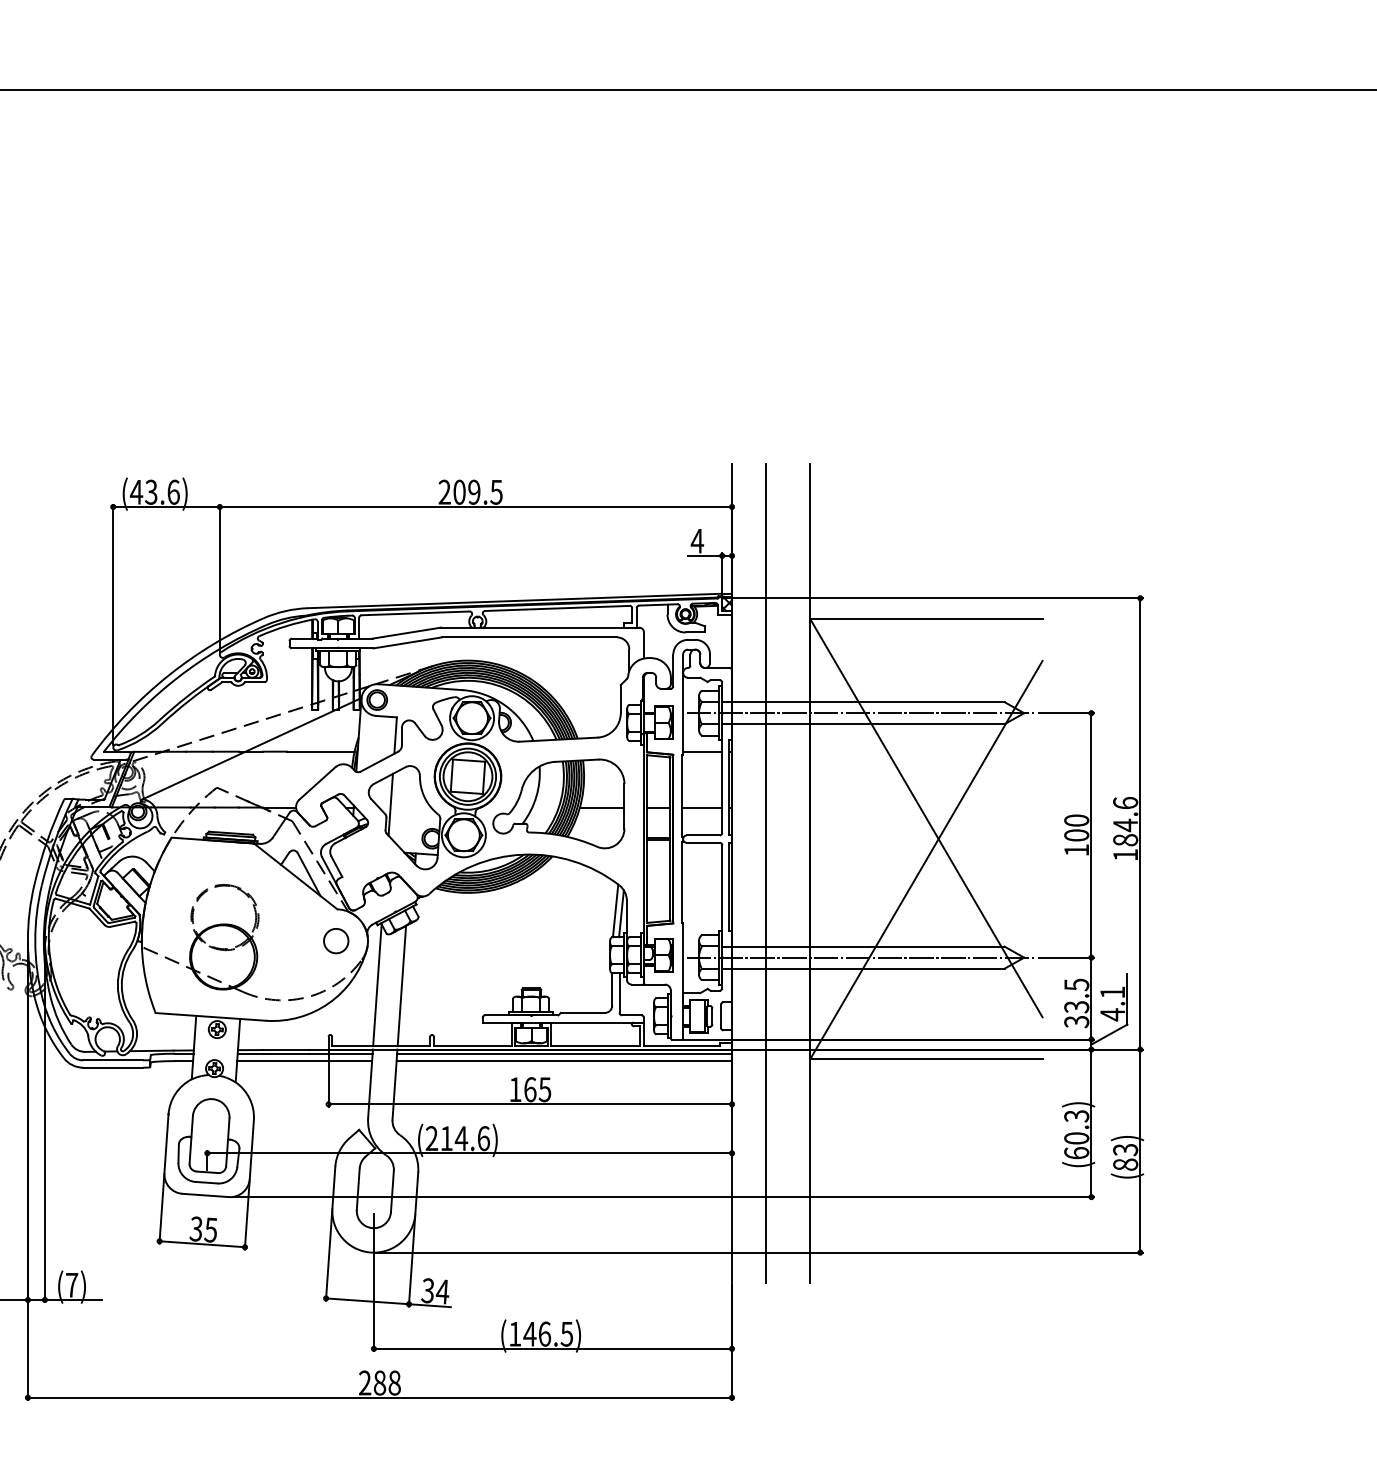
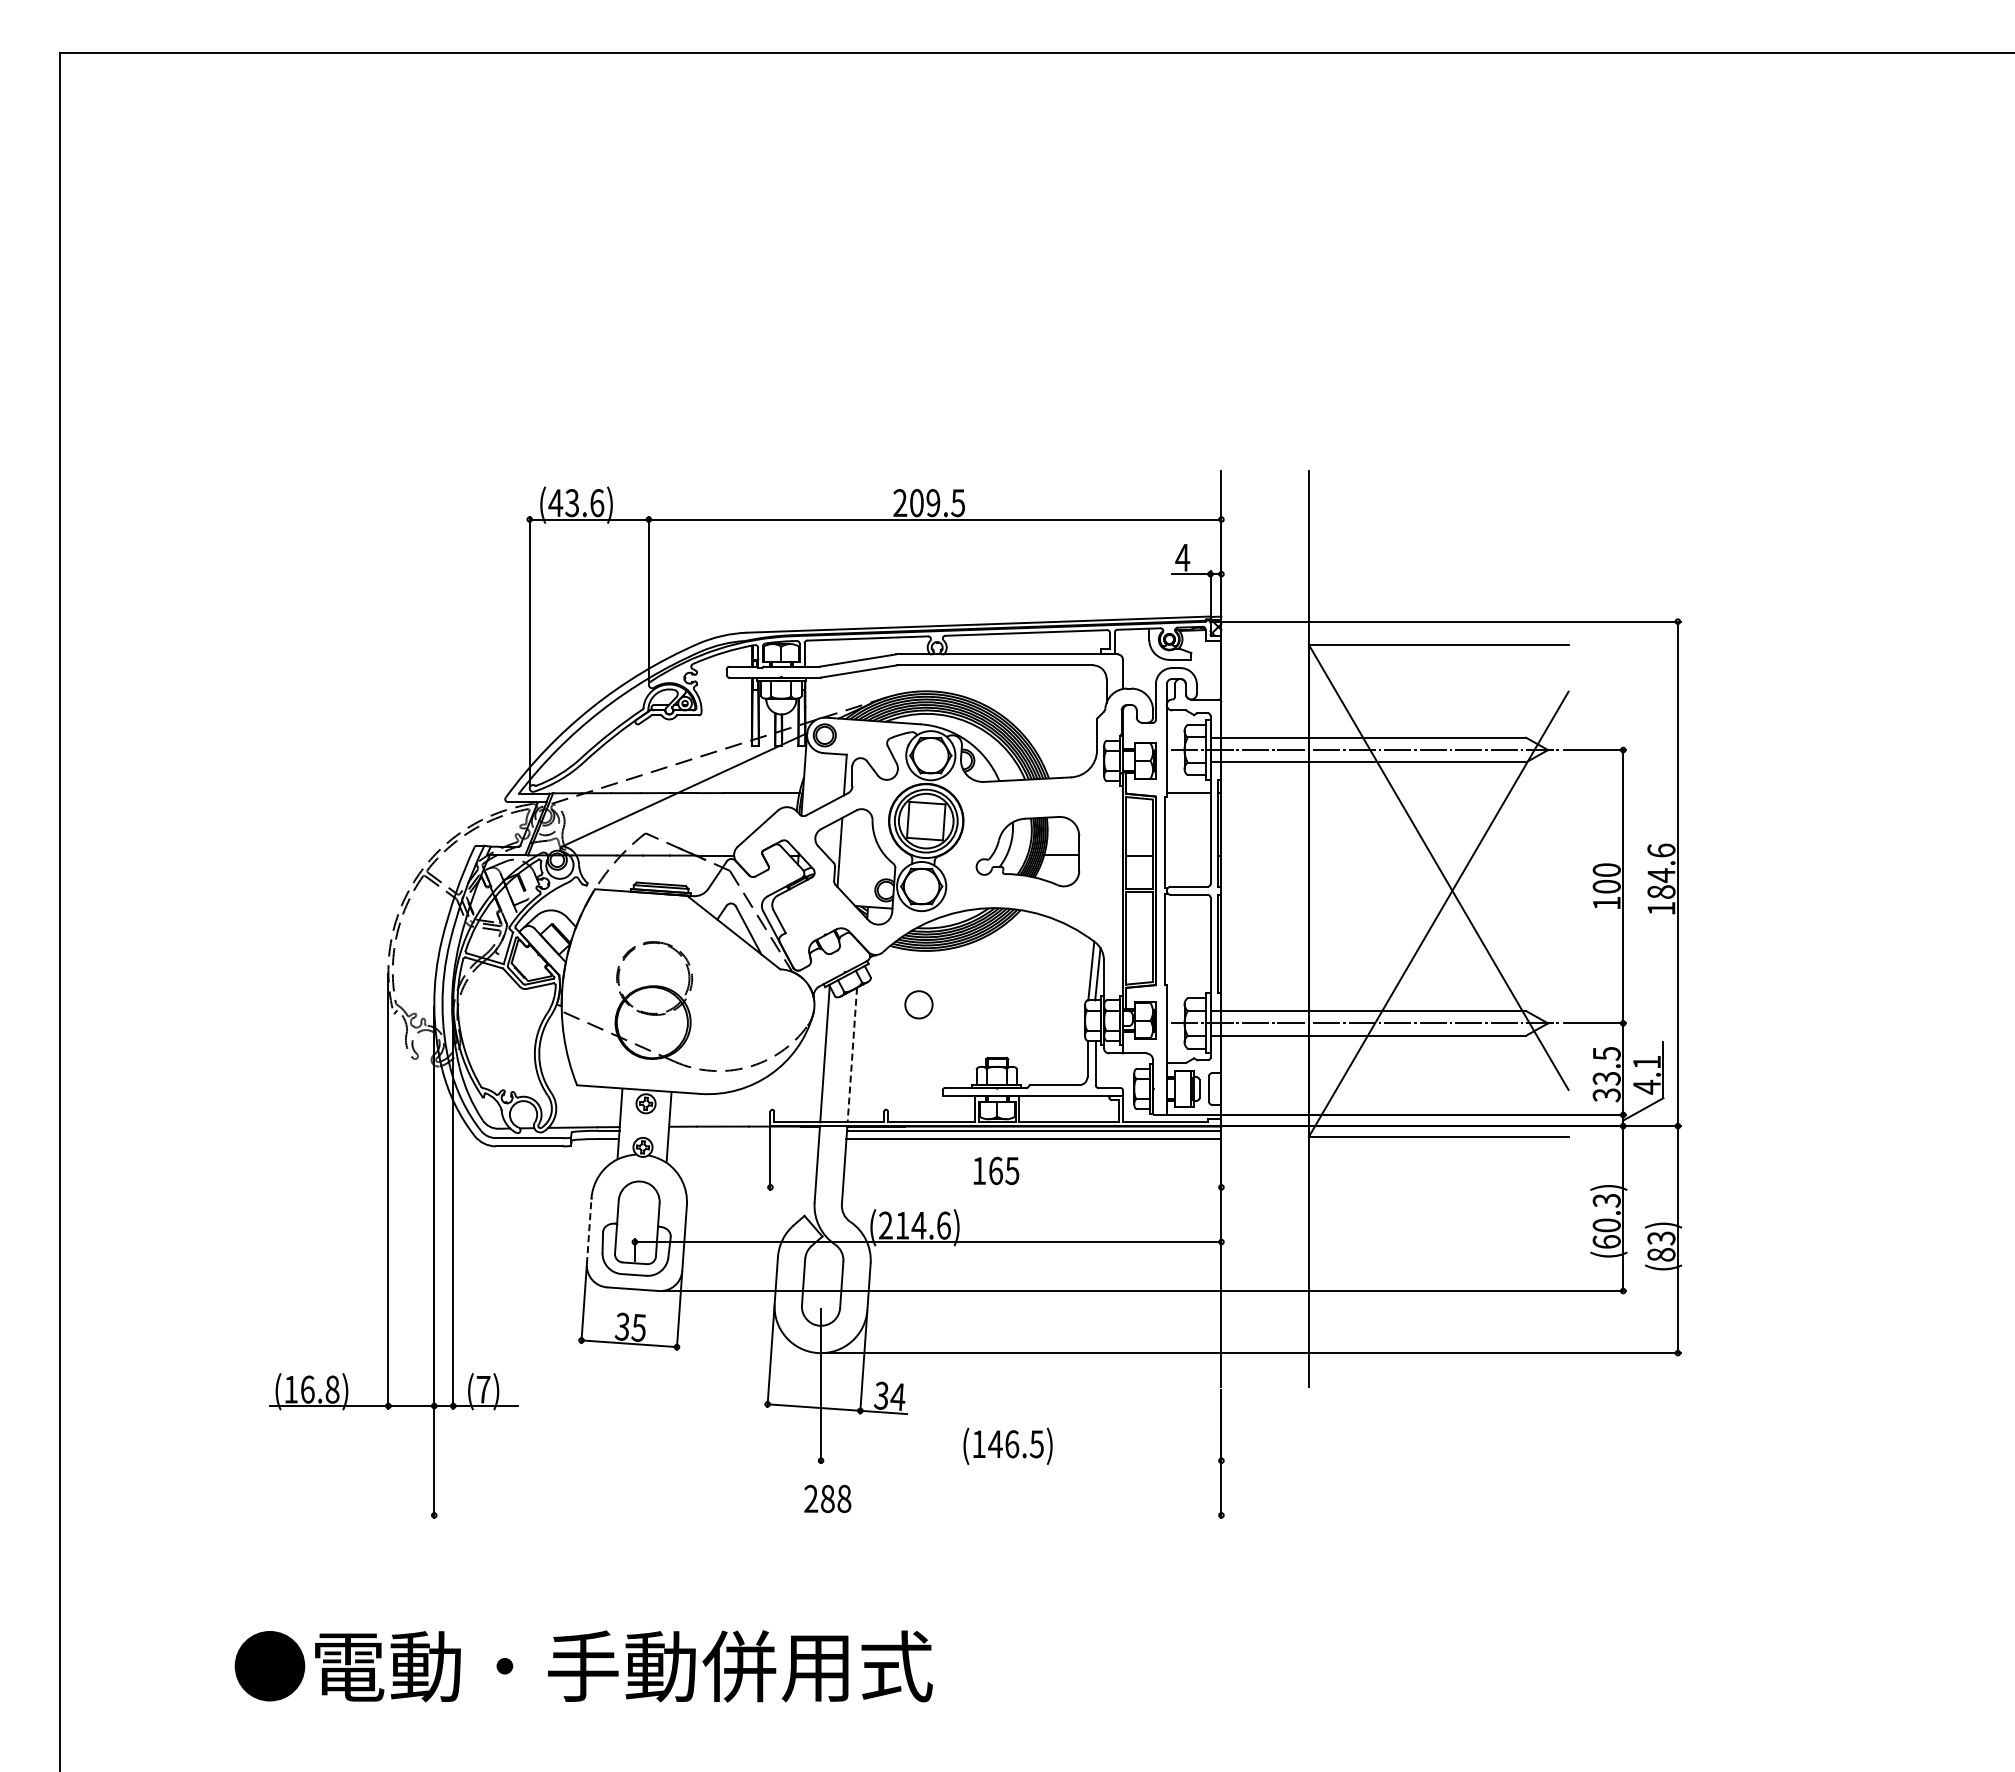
part: (558, 803) -> (1027, 851), size x0.7
line: (701, 807) -> (1187, 855), removed
line: (766, 873) -> (1259, 929), removed
circle: (335, 940) -> (918, 1004), moved
line: (402, 986) -> (852, 1055), solid -> dashed
line: (304, 1053) -> (743, 1130), removed
line: (304, 1061) -> (743, 1139), removed
line: (529, 1104) -> (995, 1187), removed
line: (166, 1143) -> (589, 1231), solid -> dashed
line: (553, 1348) -> (1021, 1460), removed
line: (379, 1397) -> (827, 1515), removed

